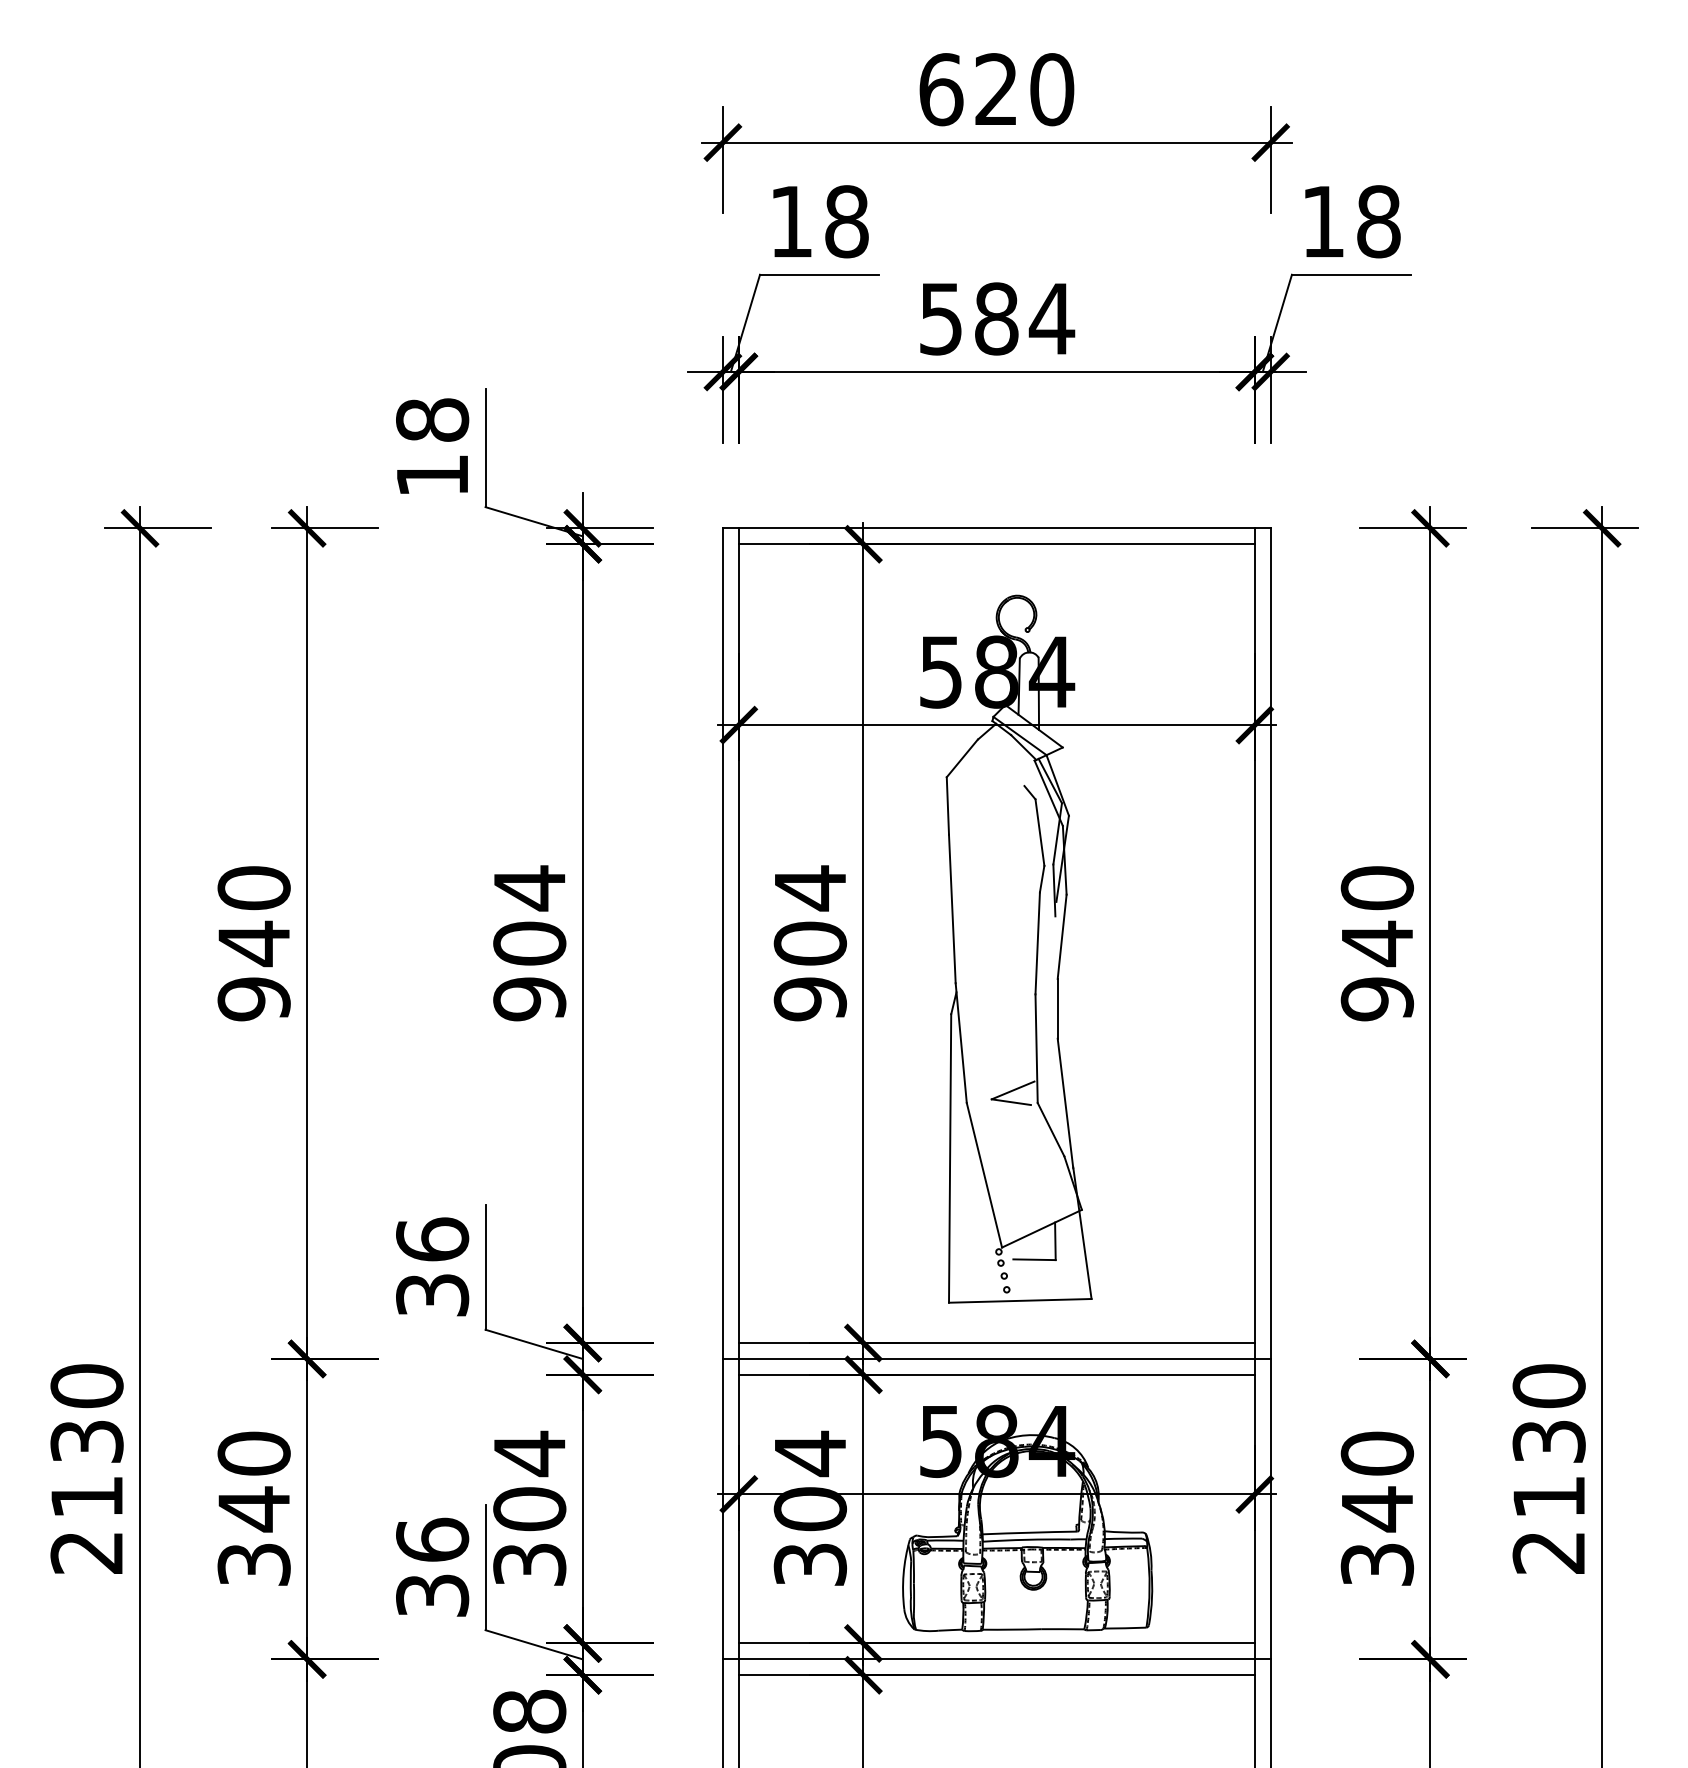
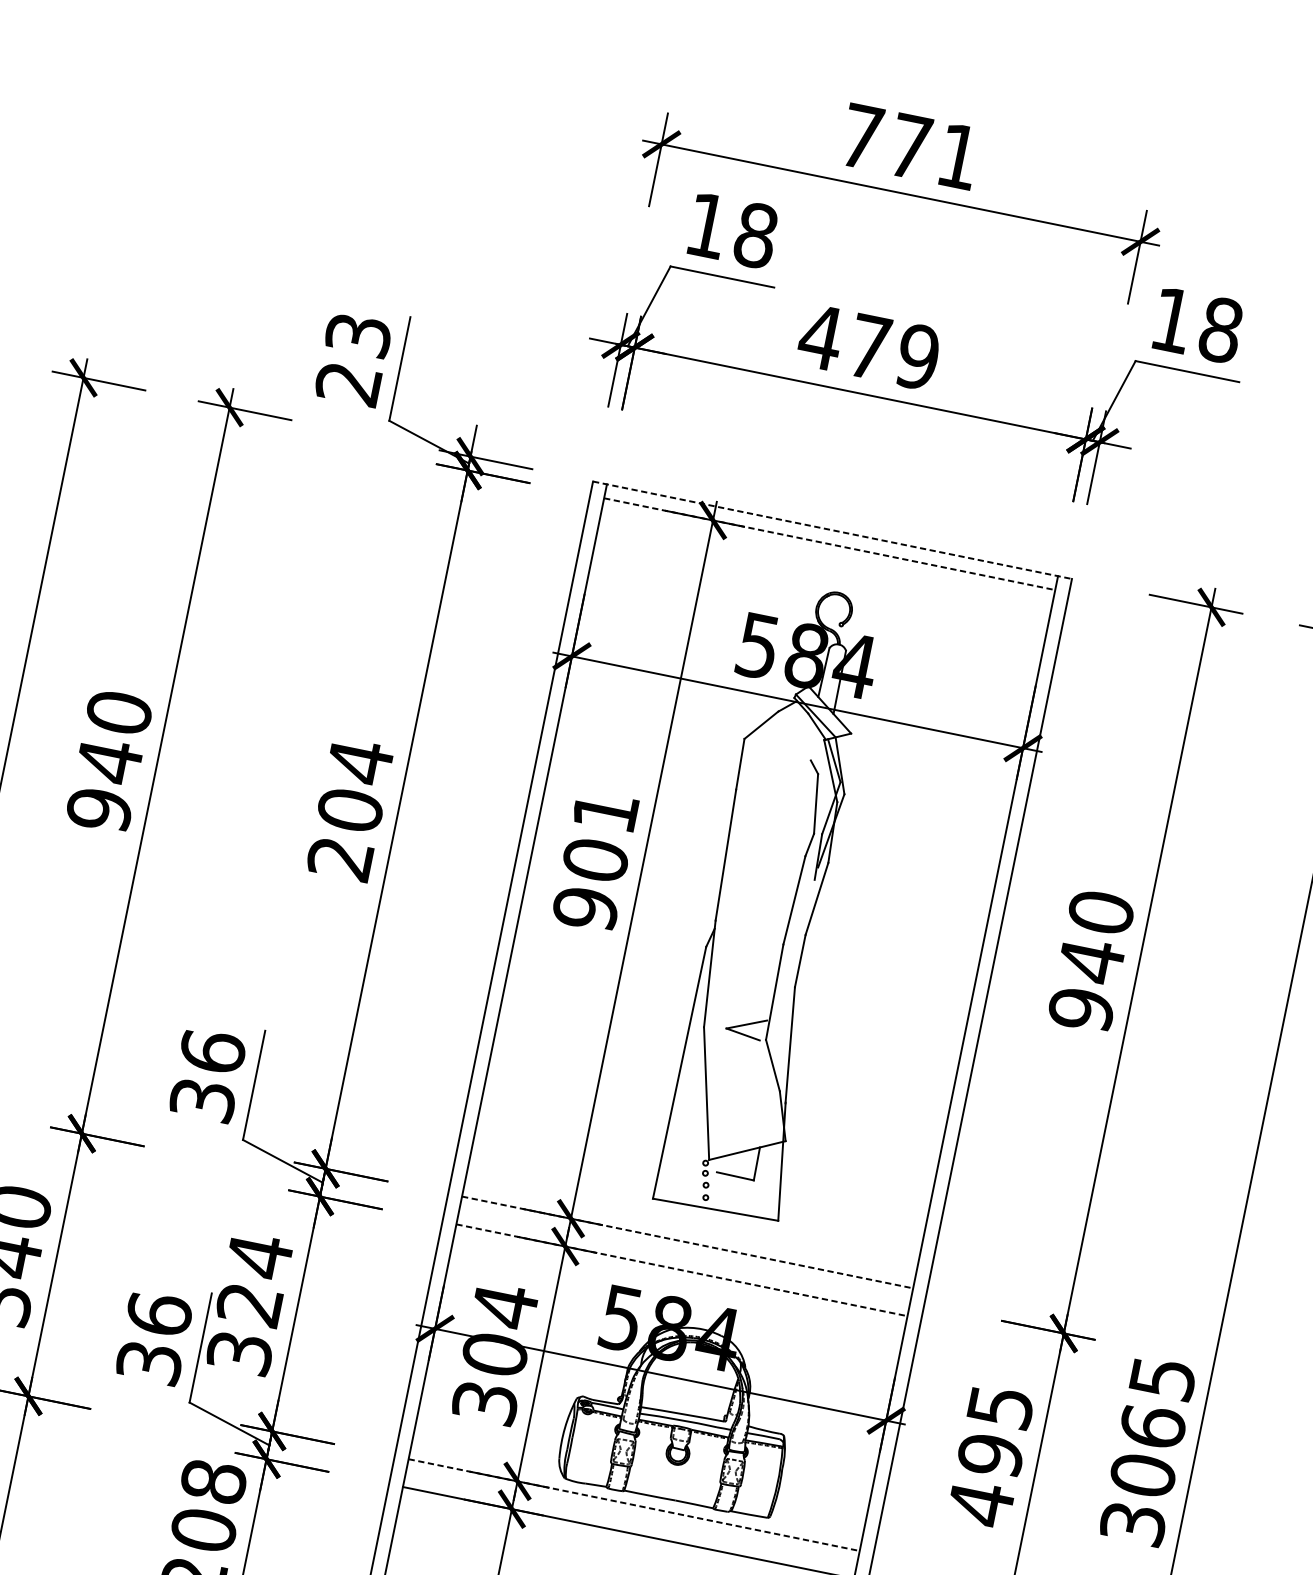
text: (996, 89) -> (910, 146), 620 -> 771
text: (996, 318) -> (869, 346), 584 -> 479
text: (432, 447) -> (353, 359), 18 -> 23
line: (996, 528) -> (832, 530), solid -> dashed
line: (997, 544) -> (830, 544), solid -> dashed
text: (810, 888) -> (605, 811), 904 -> 901
text: (529, 999) -> (340, 859), 904 -> 204
line: (997, 1343) -> (688, 1242), solid -> dashed
line: (996, 1358) -> (684, 1255), removed
line: (997, 1374) -> (682, 1270), solid -> dashed
text: (1548, 1468) -> (1147, 1450), 2130 -> 3065
text: (529, 1509) -> (249, 1304), 304 -> 324
text: (1377, 1509) -> (990, 1455), 340 -> 495
line: (997, 1643) -> (634, 1505), solid -> dashed
line: (996, 1659) -> (631, 1519), removed

